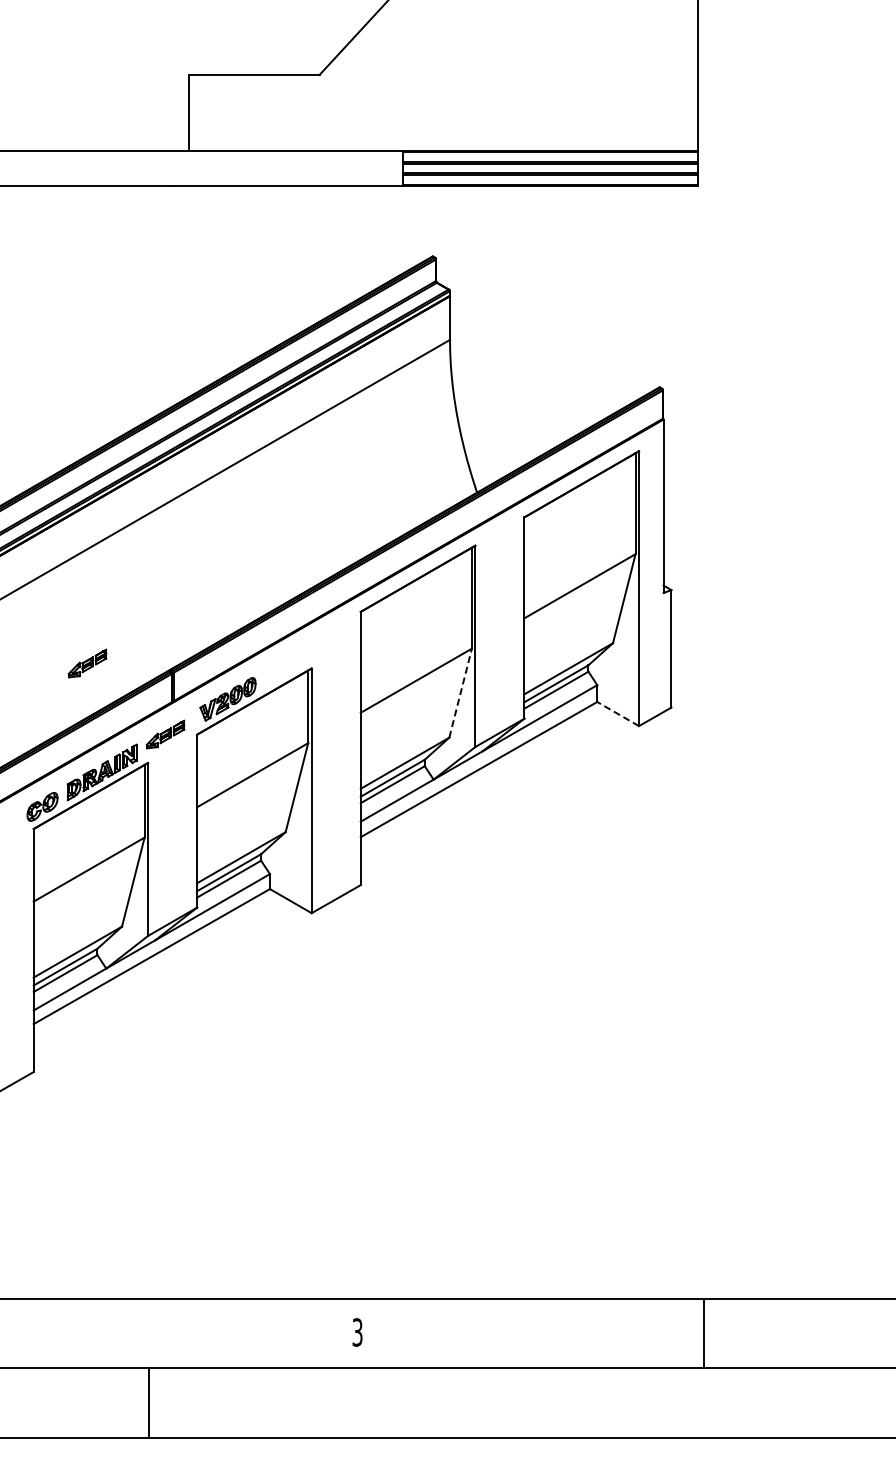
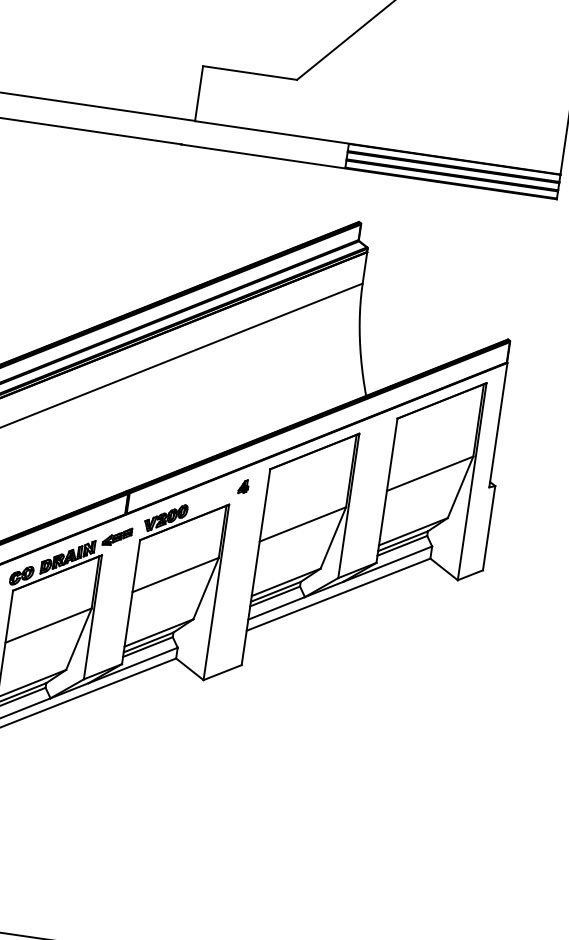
part: (327, 640) -> (243, 486), added
part: (87, 663) -> (68, 477), removed
line: (460, 693) -> (333, 538), dashed -> solid
line: (617, 713) -> (443, 568), dashed -> solid

